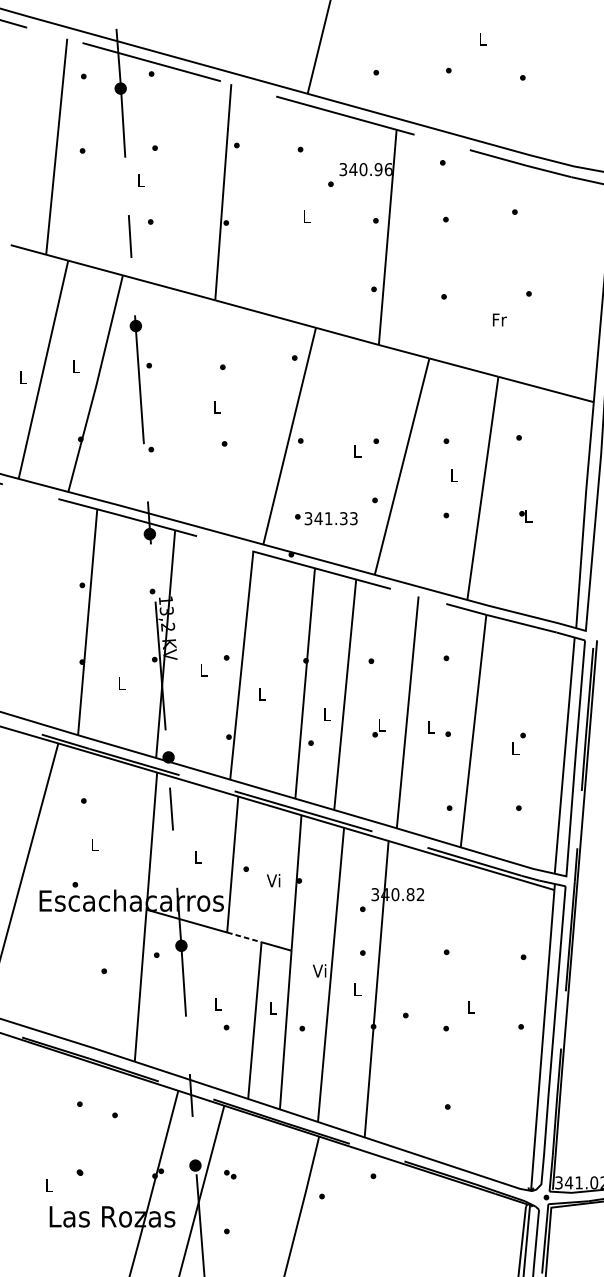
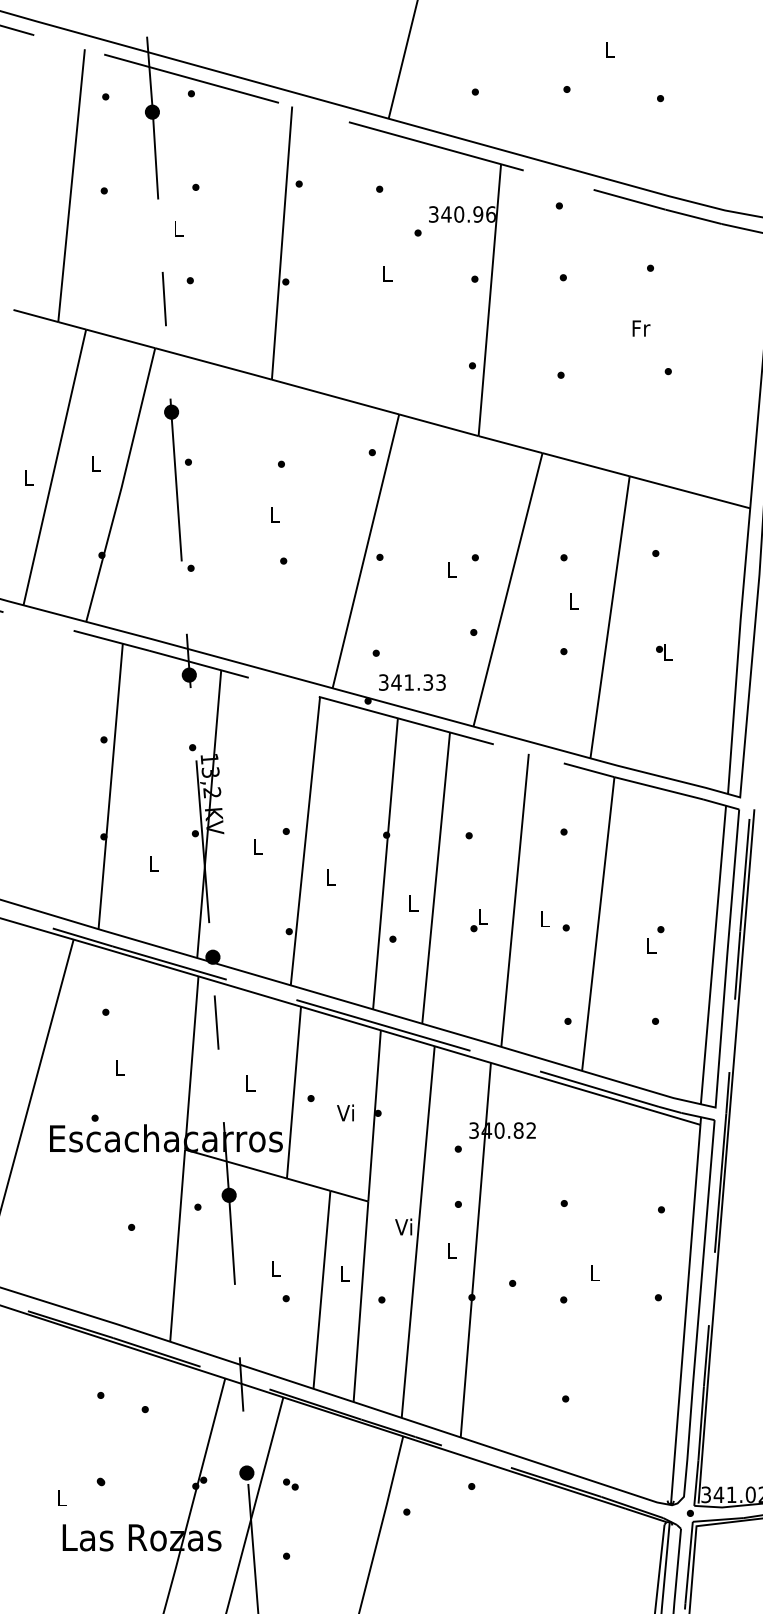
text: (499, 319) -> (641, 328), moved
text: (331, 518) -> (412, 682), moved
line: (244, 937) -> (308, 1184), dashed -> solid

